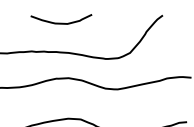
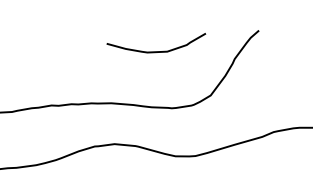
curve: (61, 22) -> (157, 50), moved

